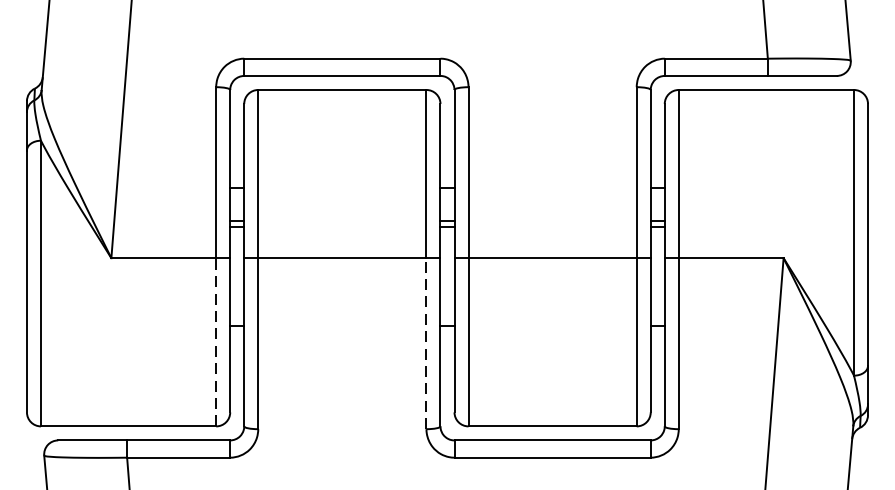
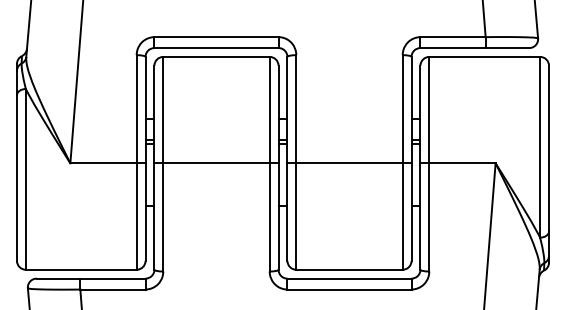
line: (215, 342) -> (136, 216), dashed -> solid
line: (426, 342) -> (269, 216), dashed -> solid

